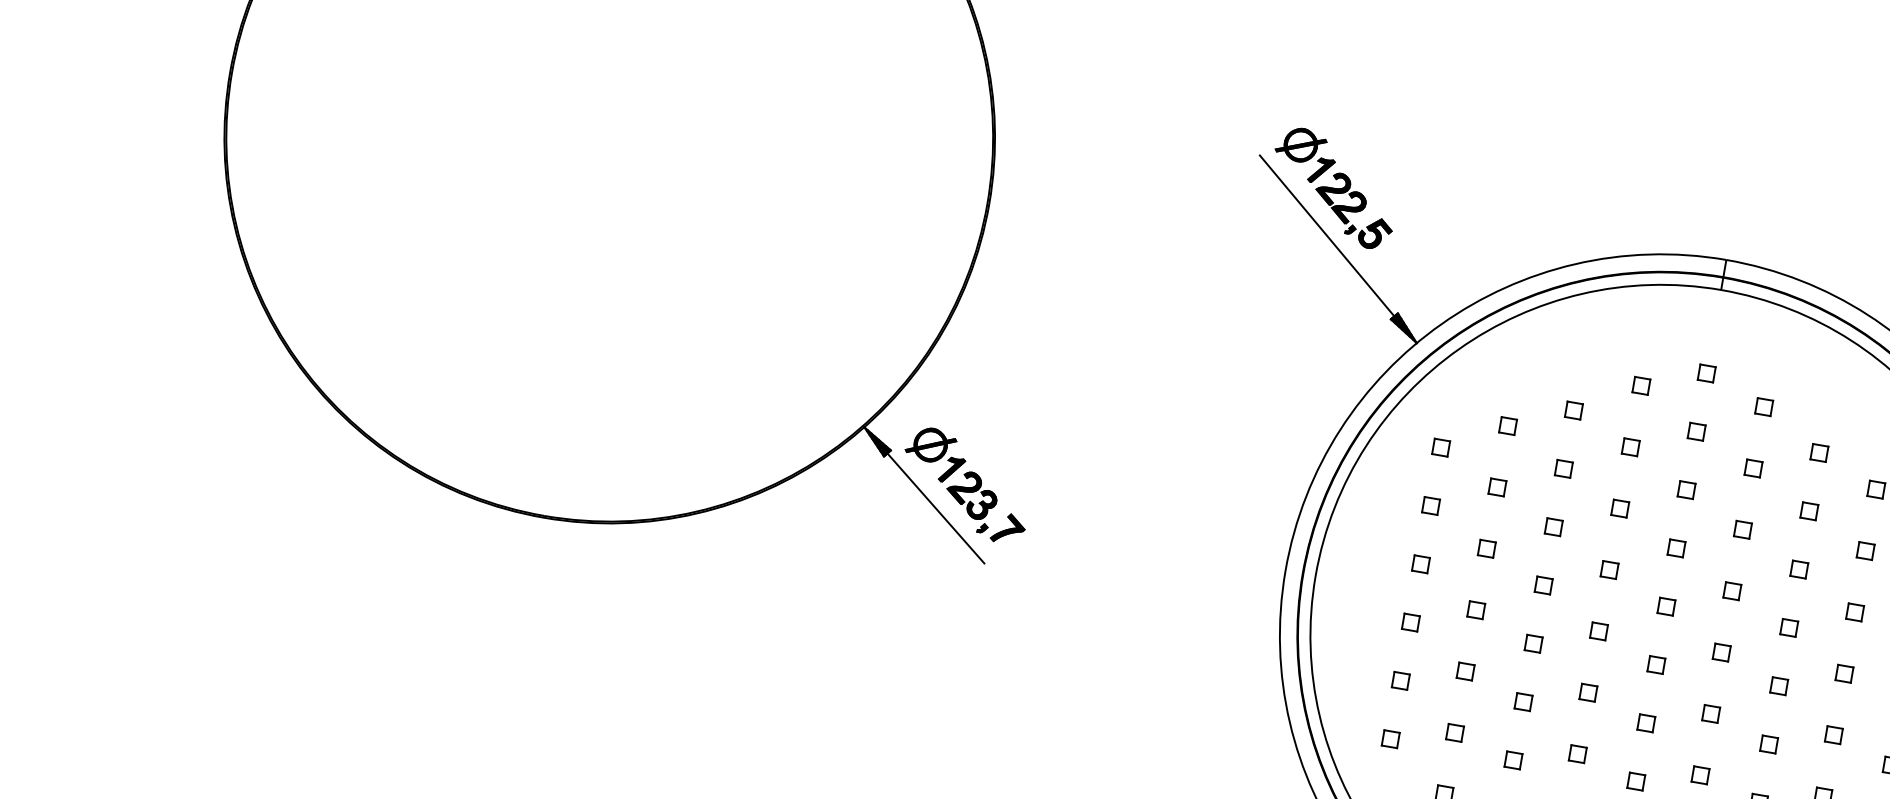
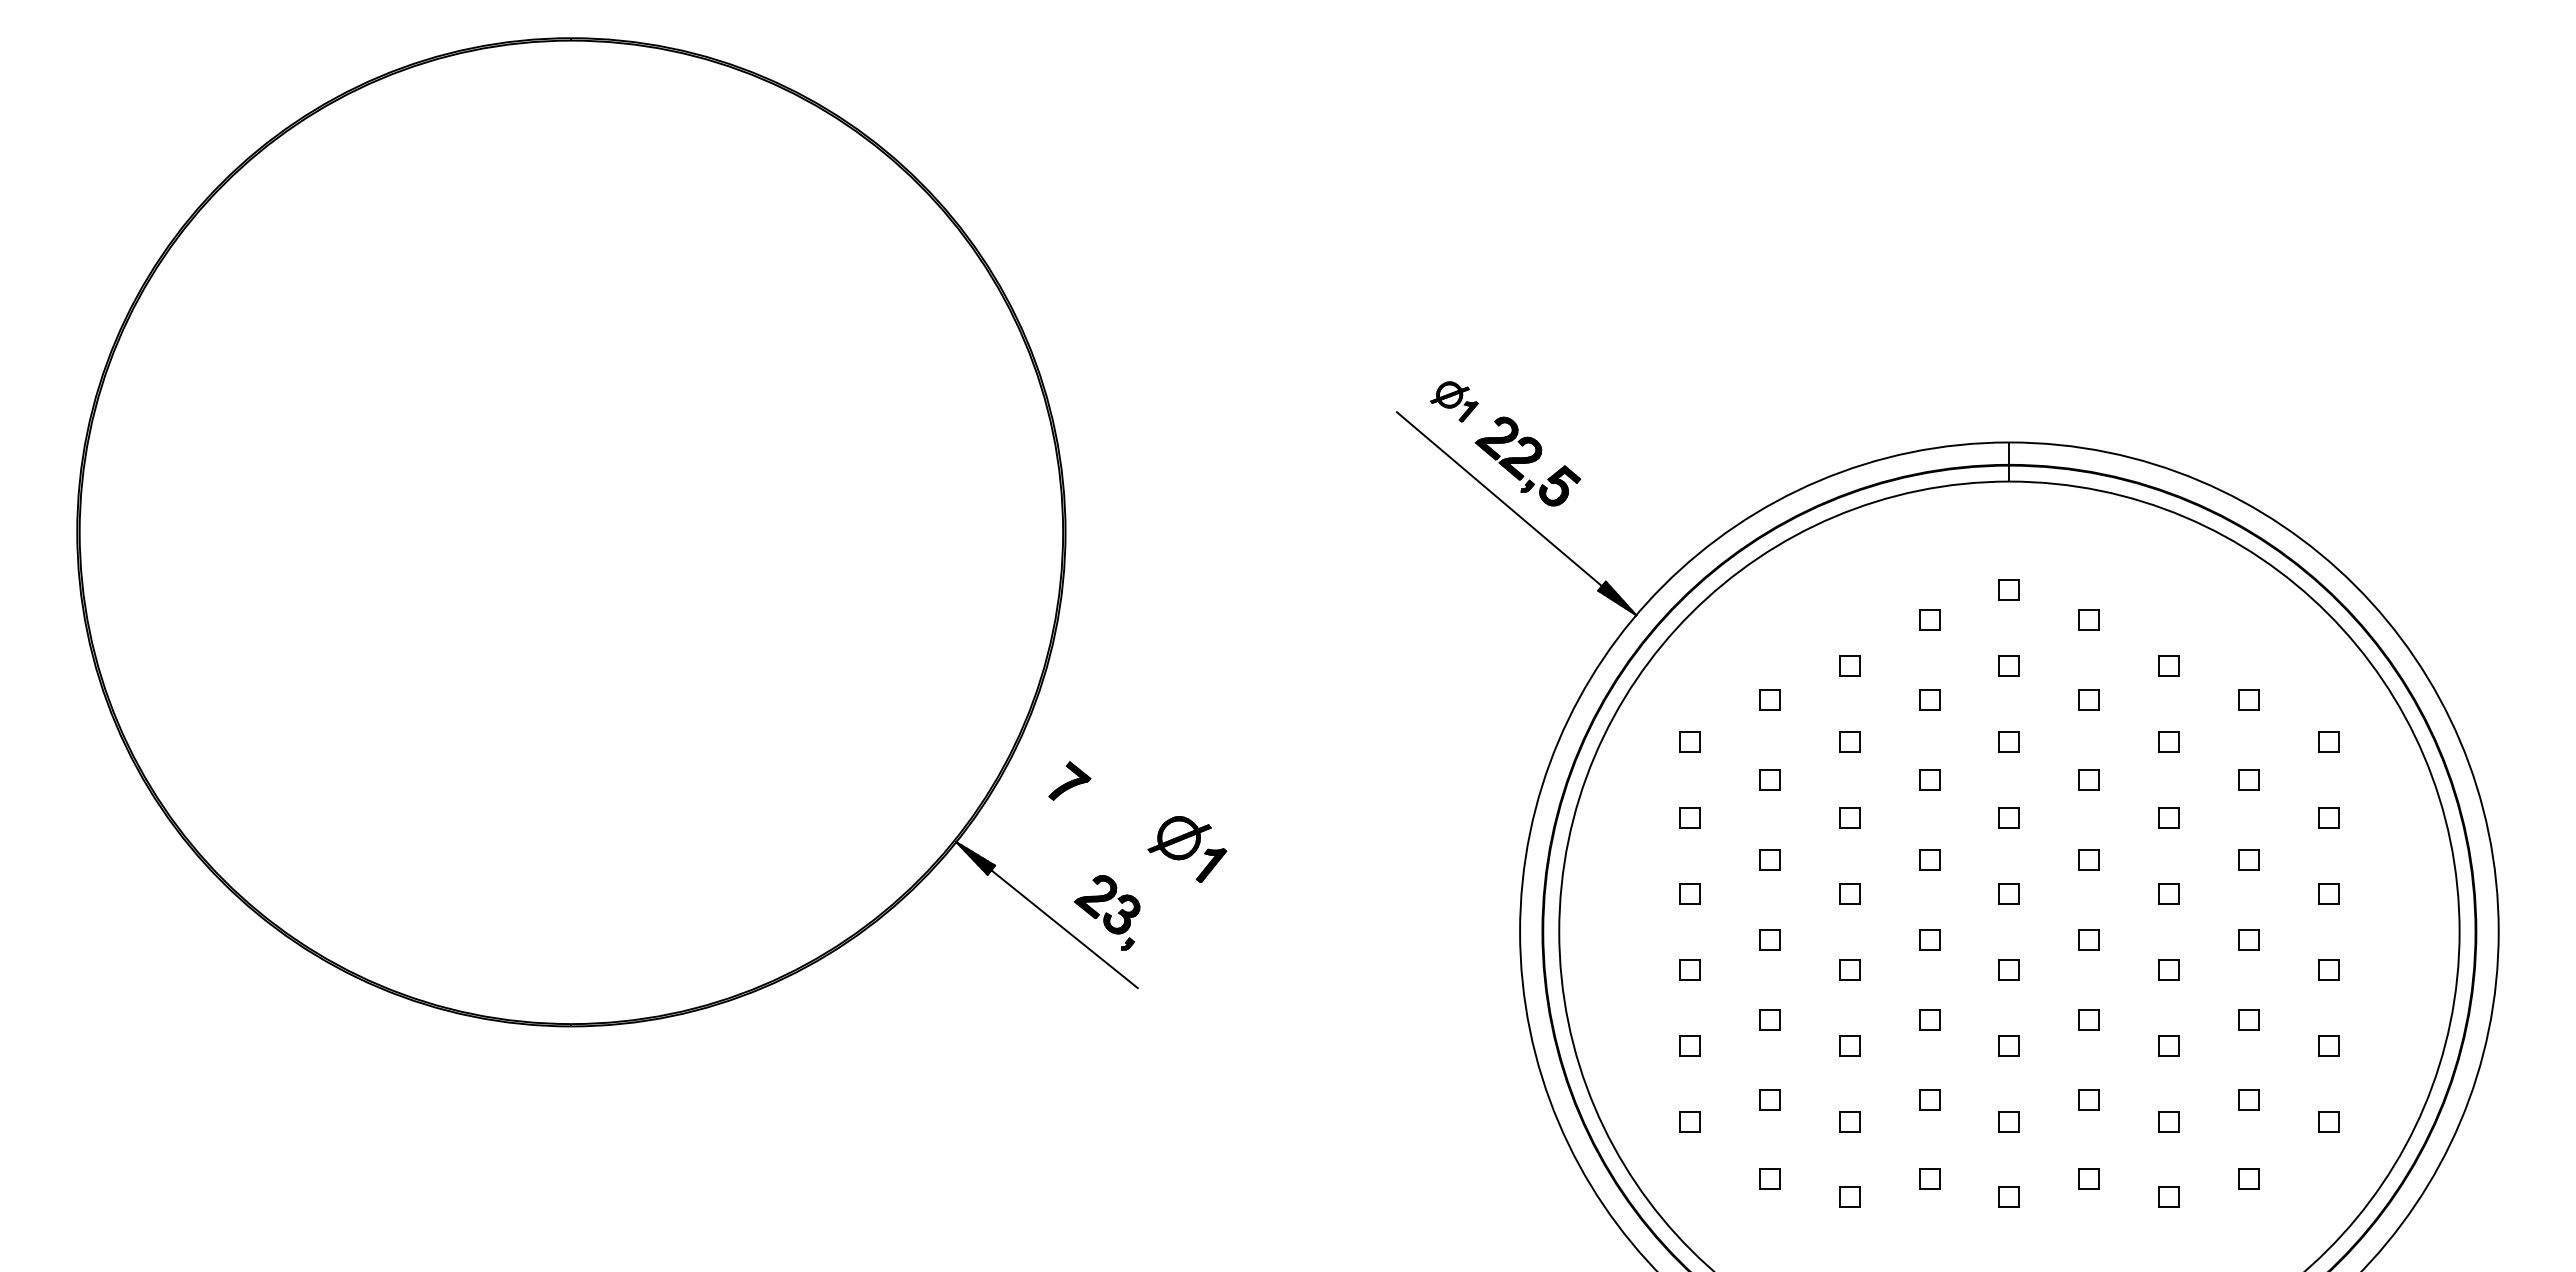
part: (1305, 154) -> (1454, 401), size x0.6
part: (935, 454) -> (1187, 849), moved
part: (1008, 528) -> (1069, 780), moved

